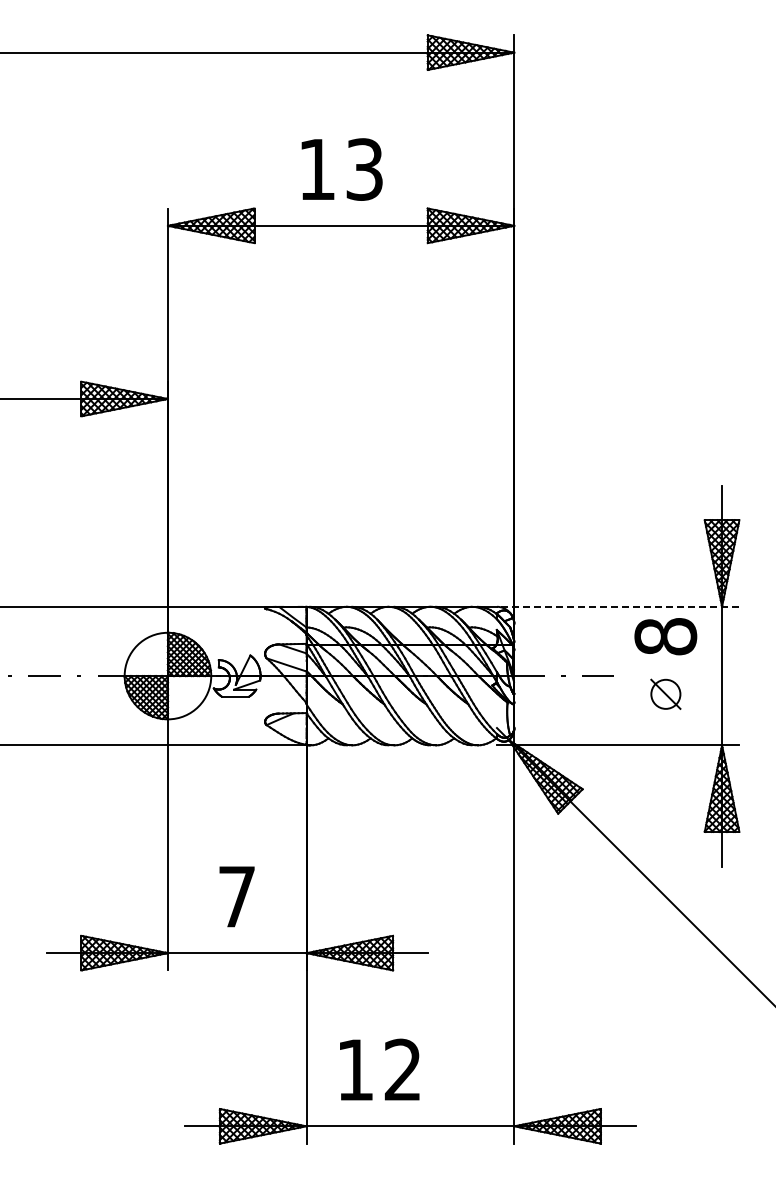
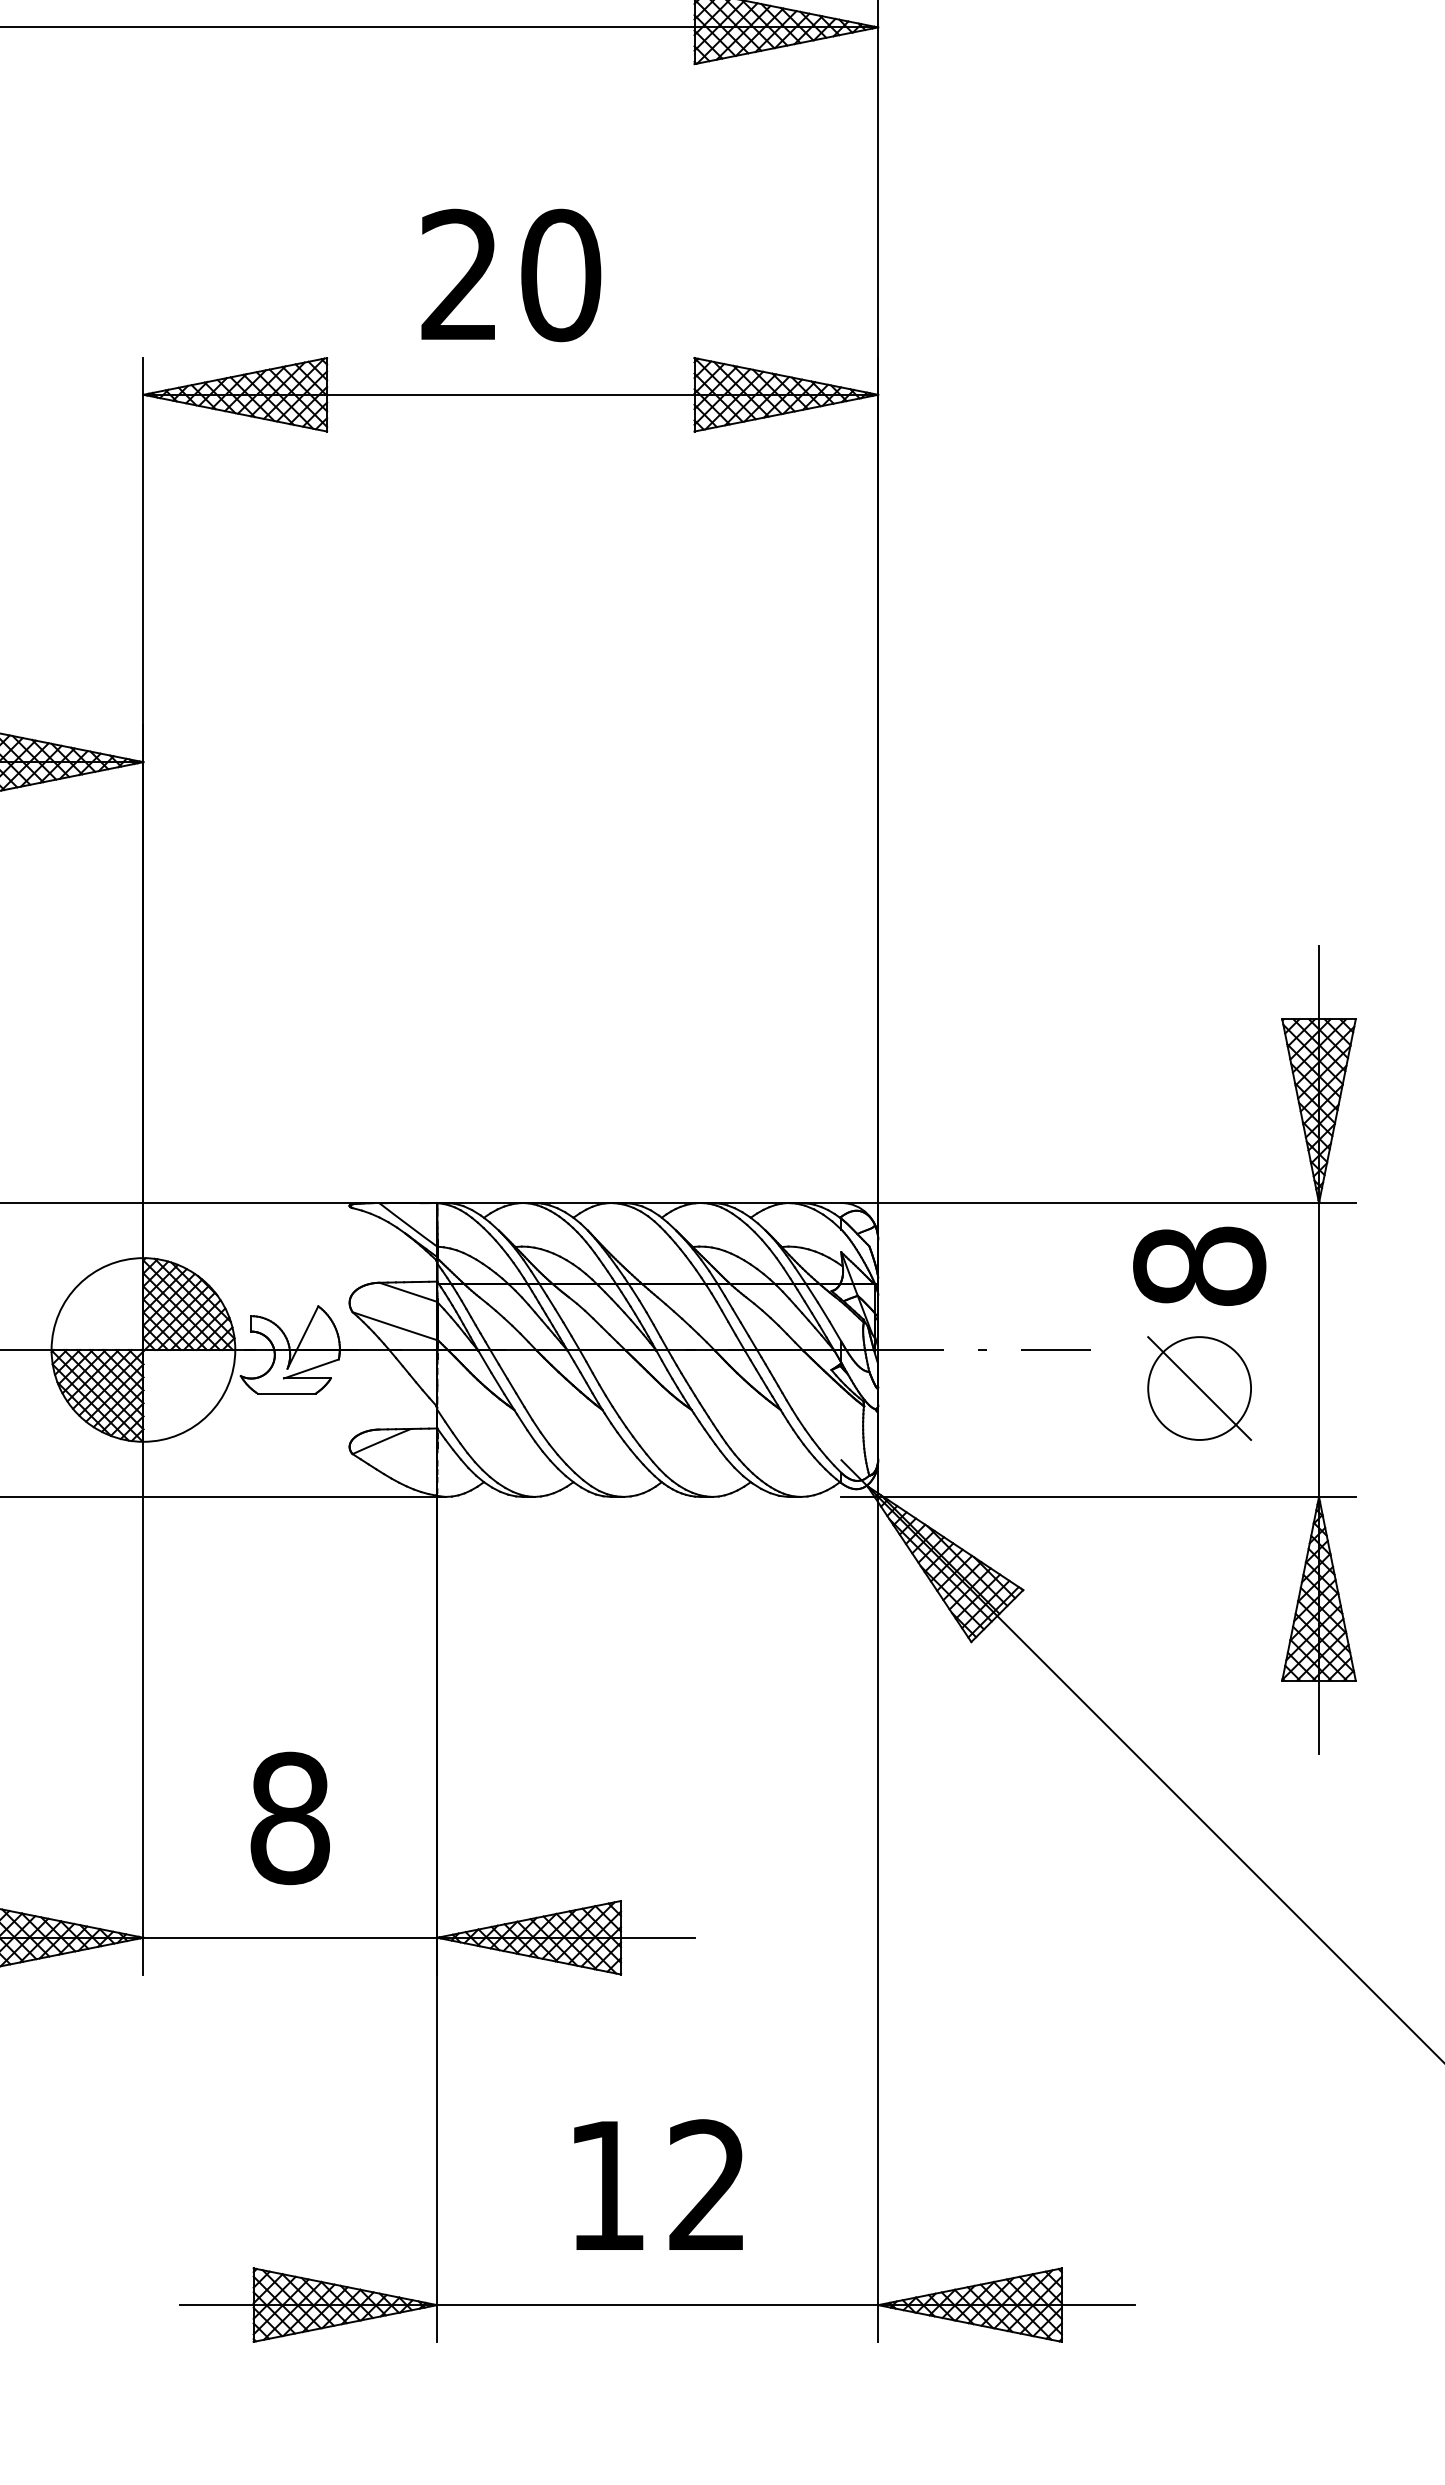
text: (341, 169) -> (511, 275), 13 -> 20
line: (617, 606) -> (1097, 1202), dashed -> solid
part: (665, 694) -> (1198, 1389), size x1.67
text: (236, 896) -> (288, 1817), 7 -> 8
text: (379, 1069) -> (657, 2184), moved

